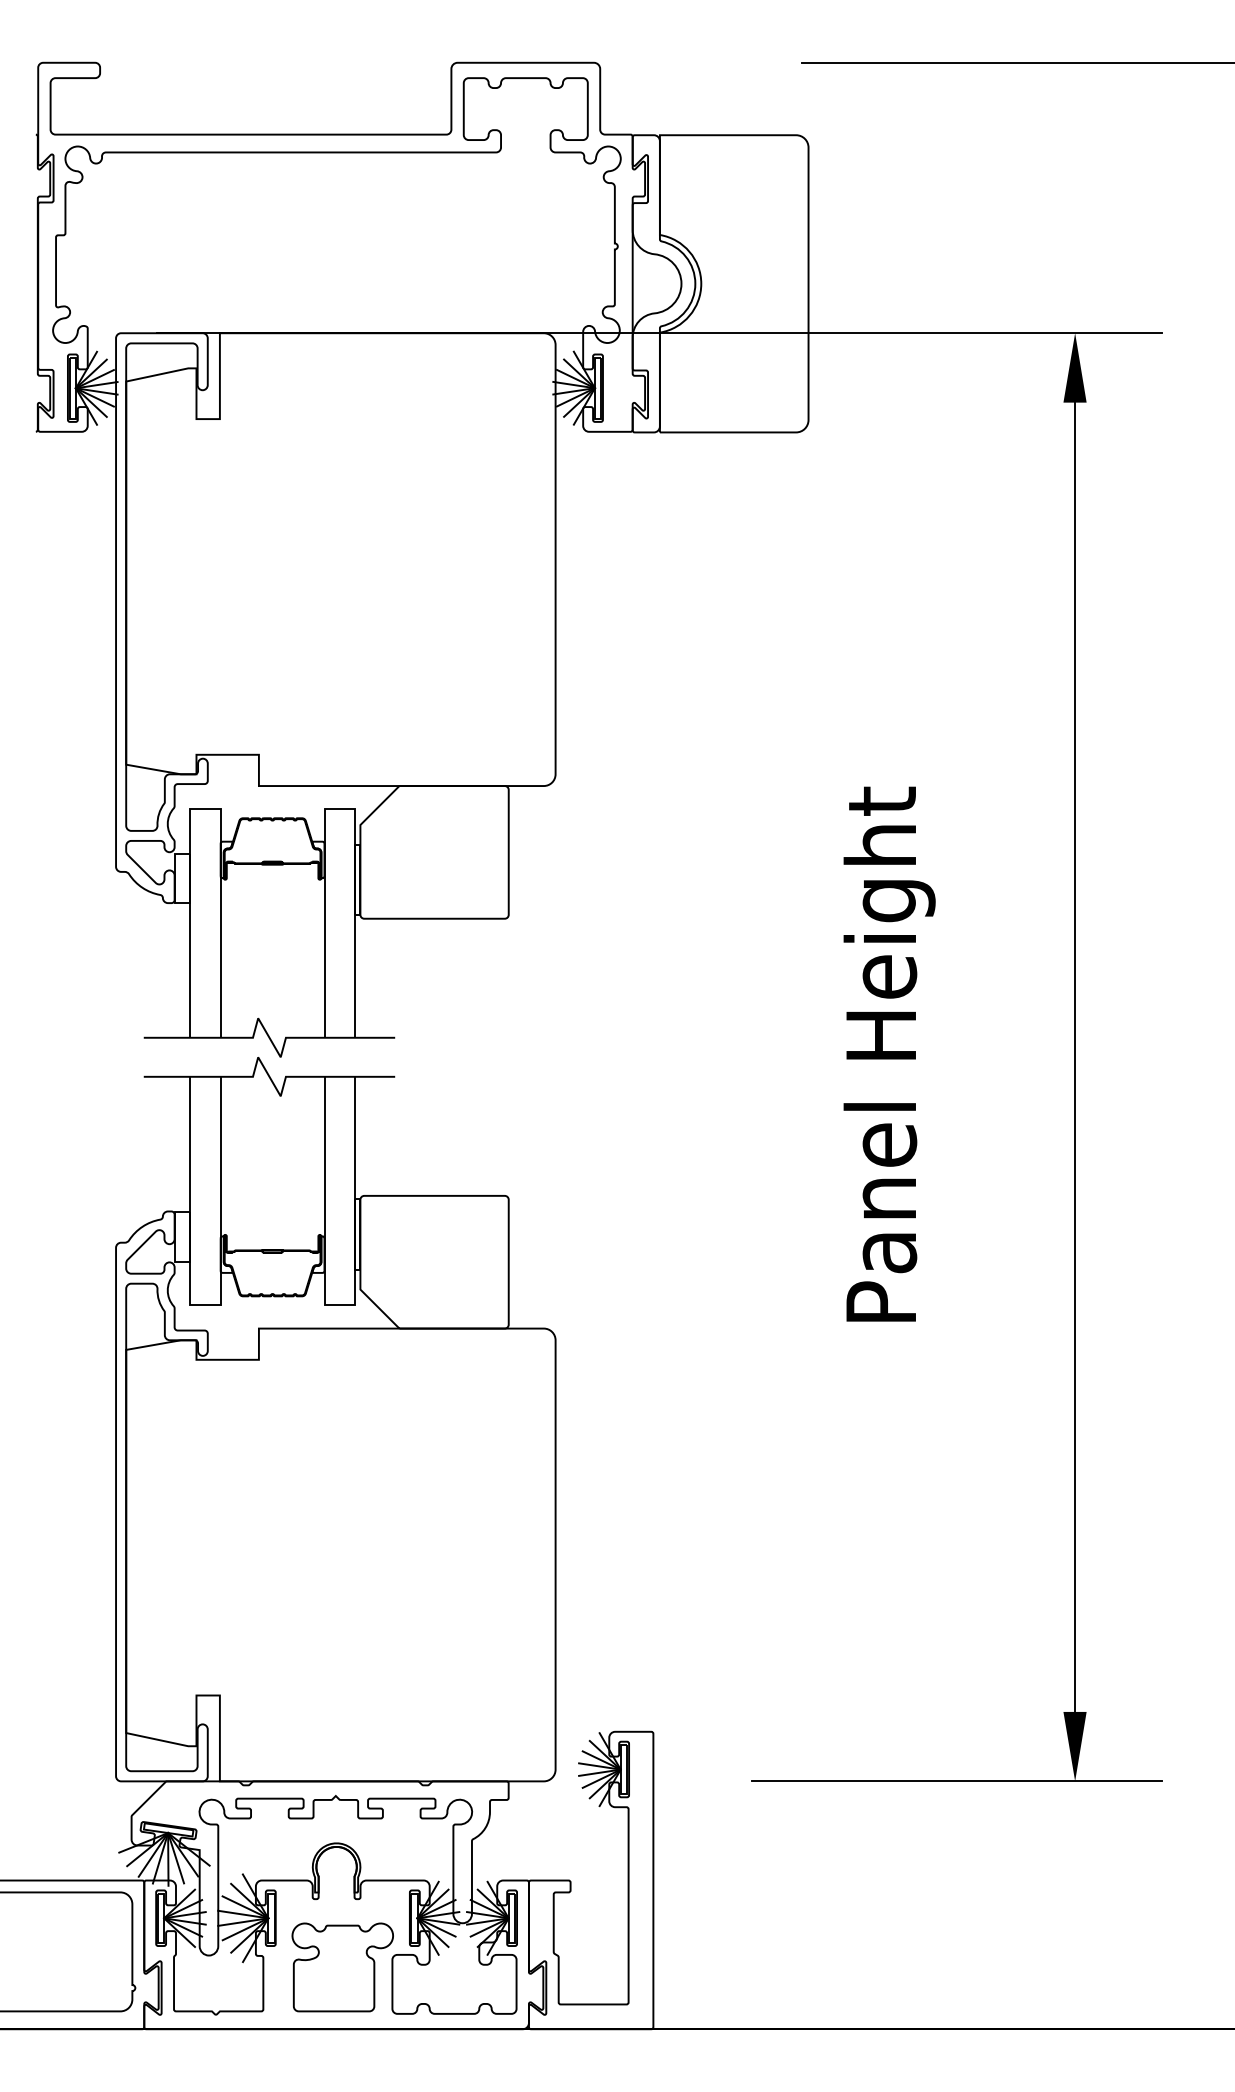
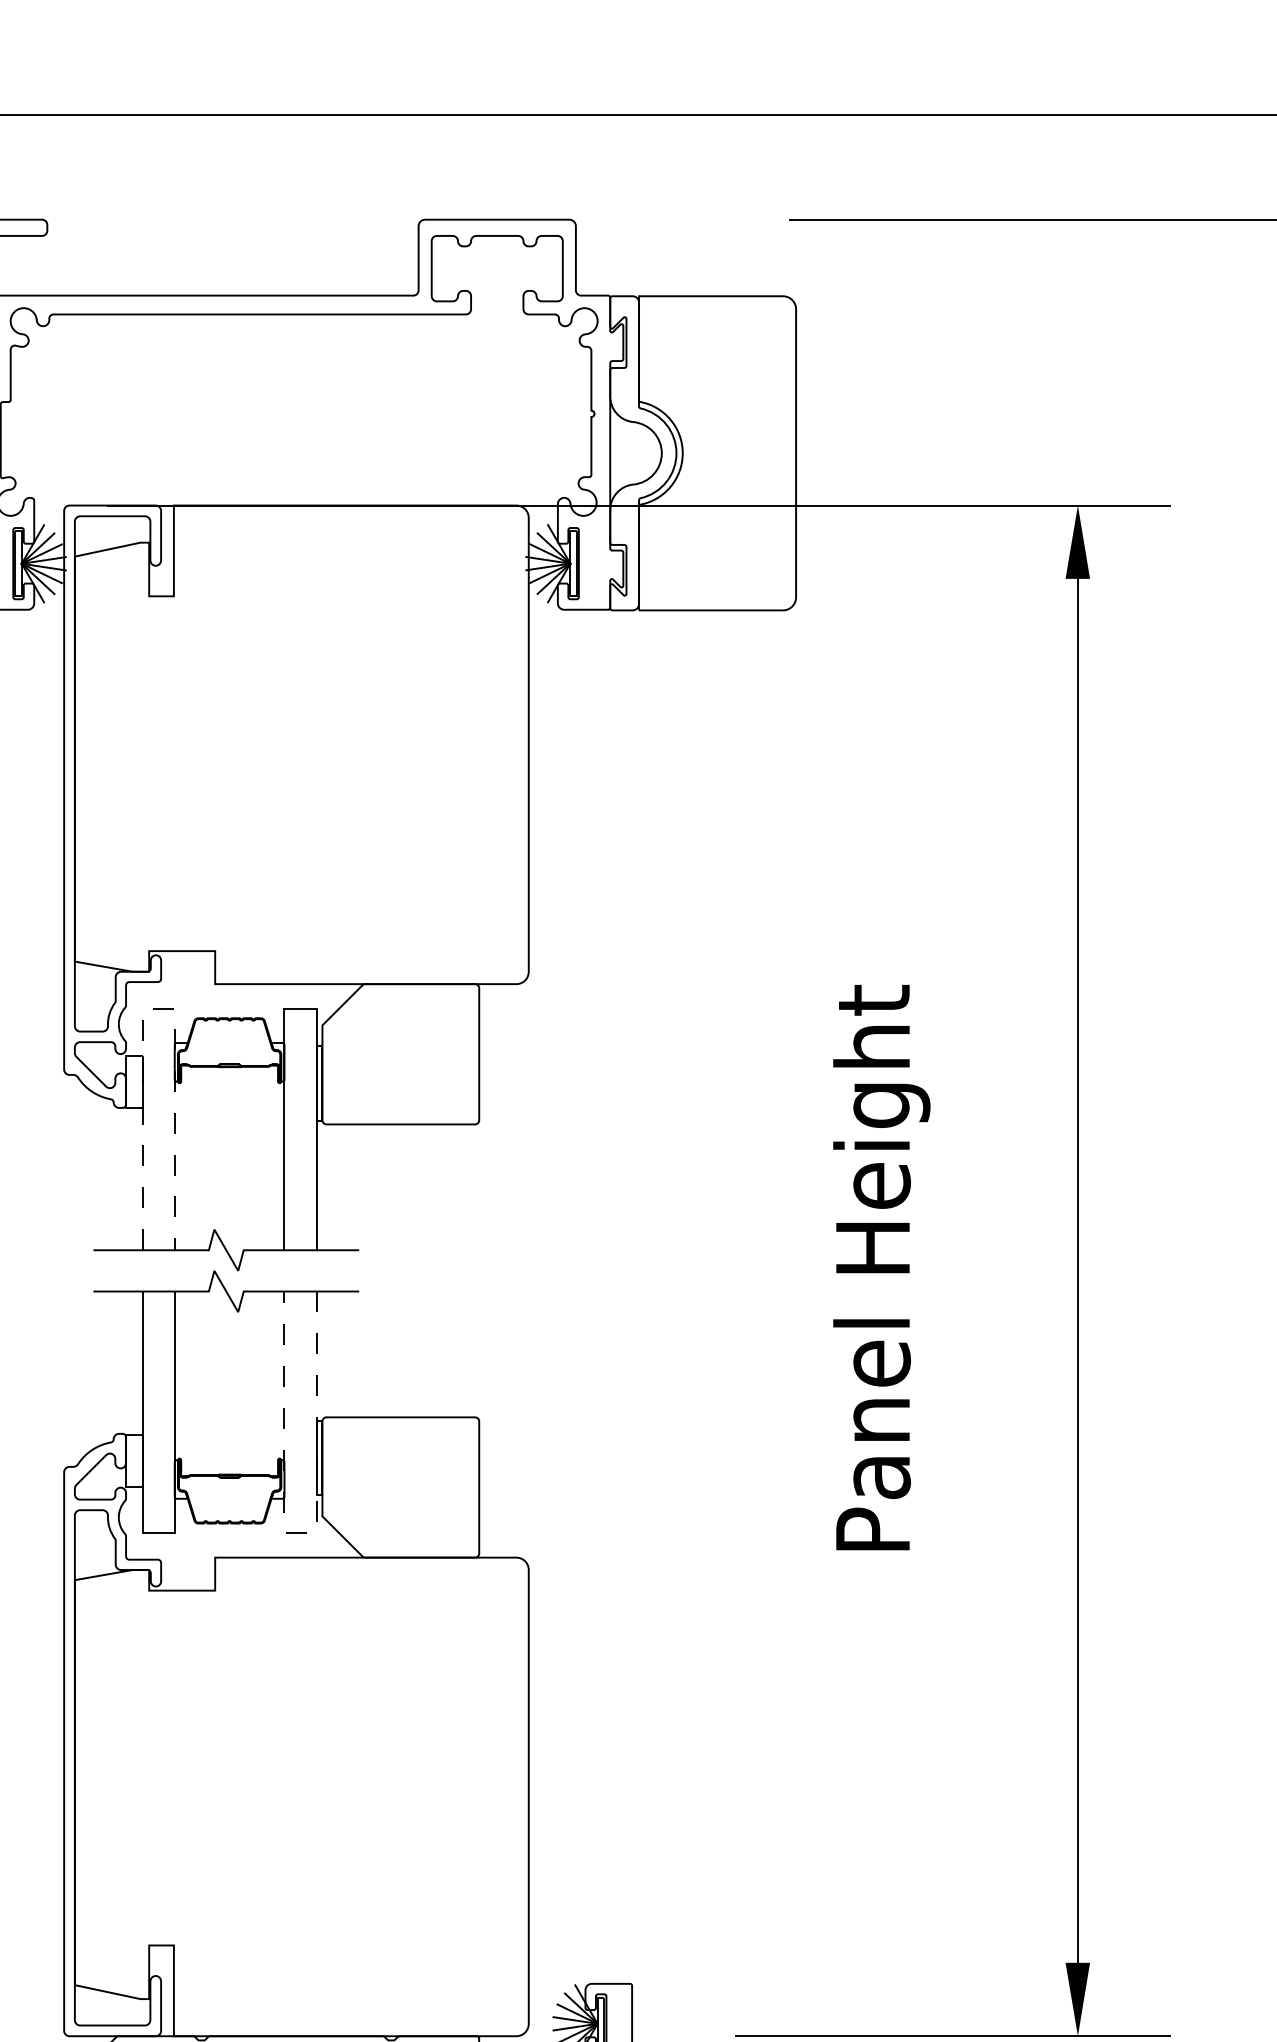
line: (205, 809) -> (158, 1008), solid -> dashed
line: (339, 1305) -> (300, 1533), solid -> dashed

